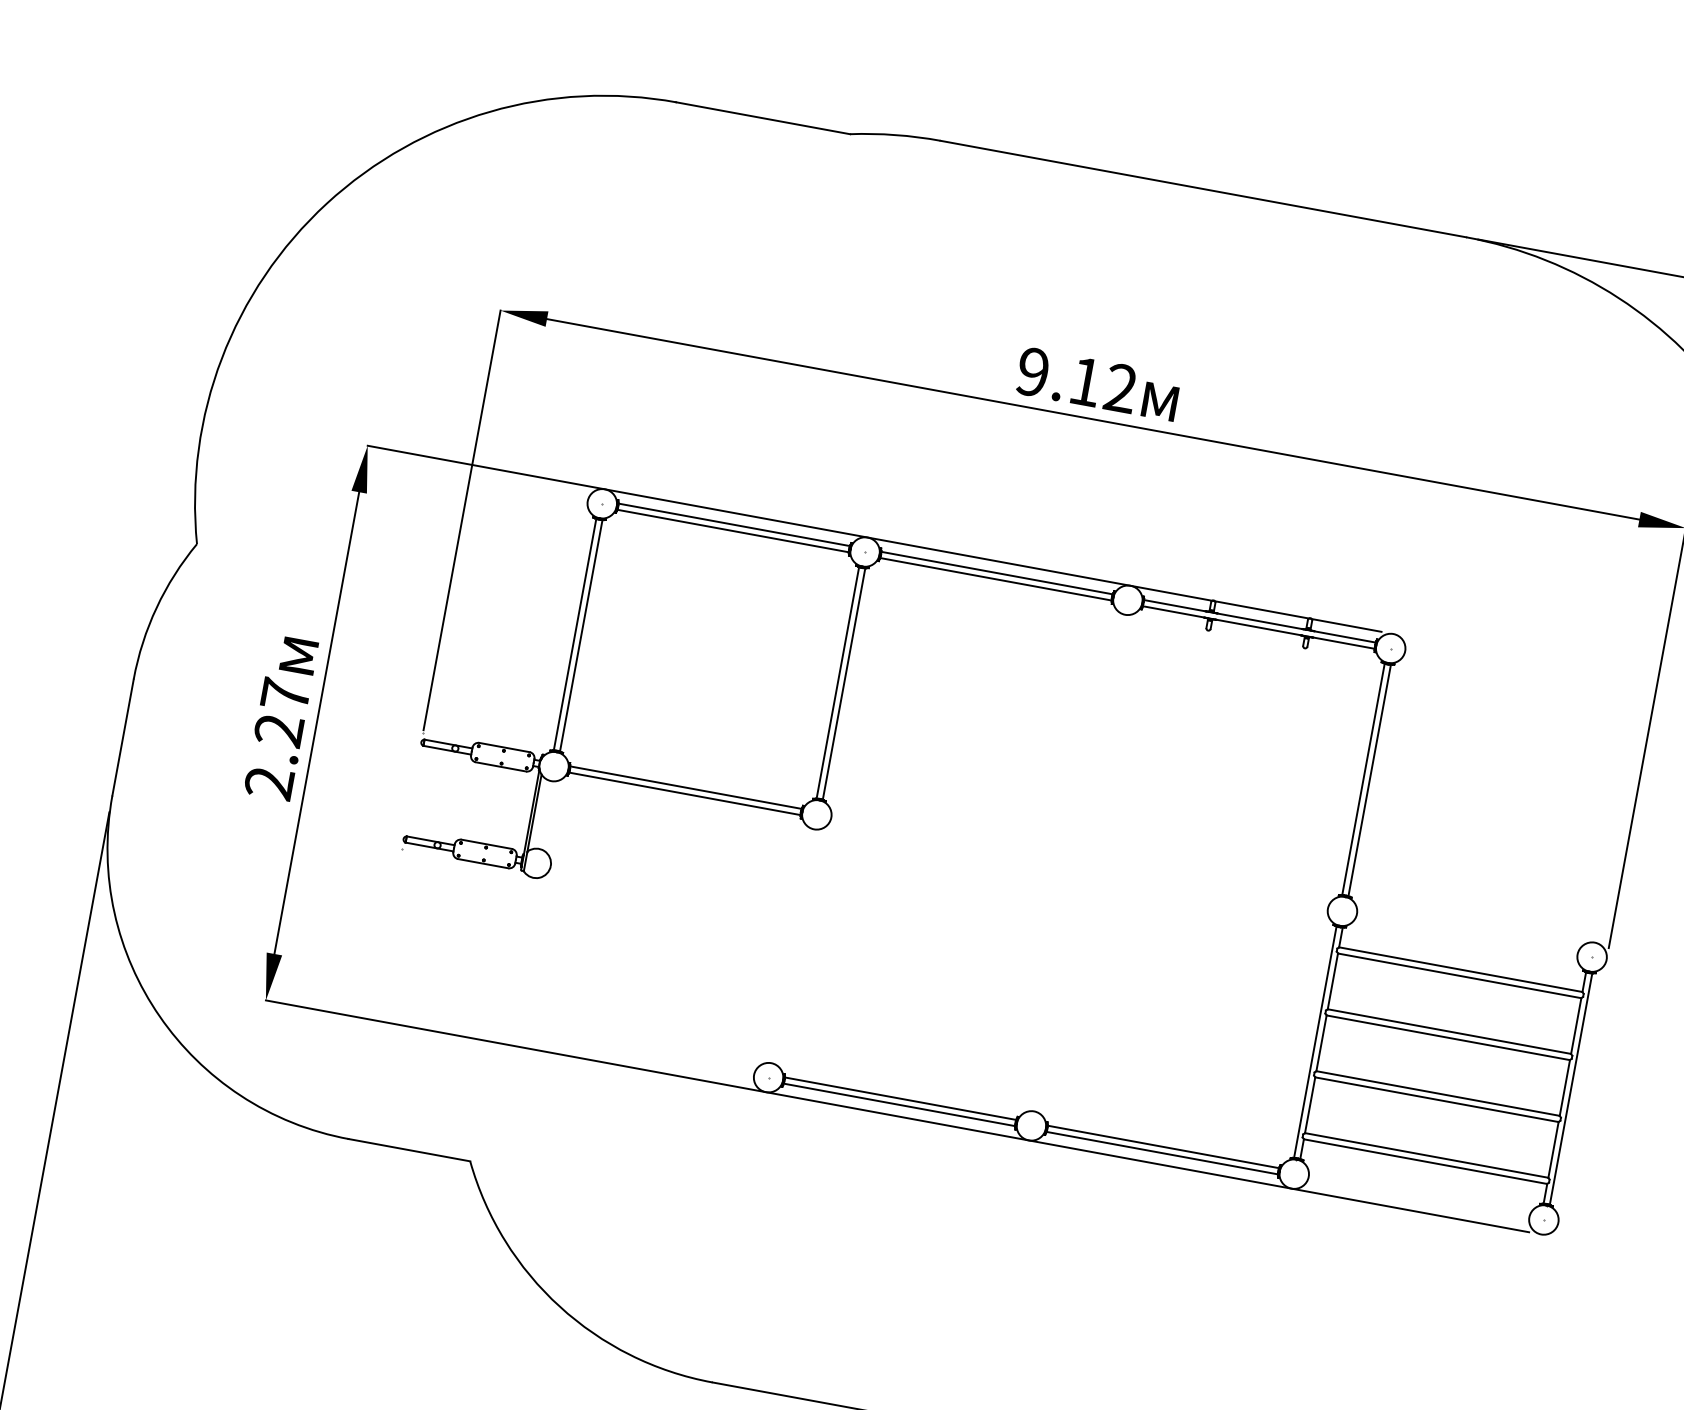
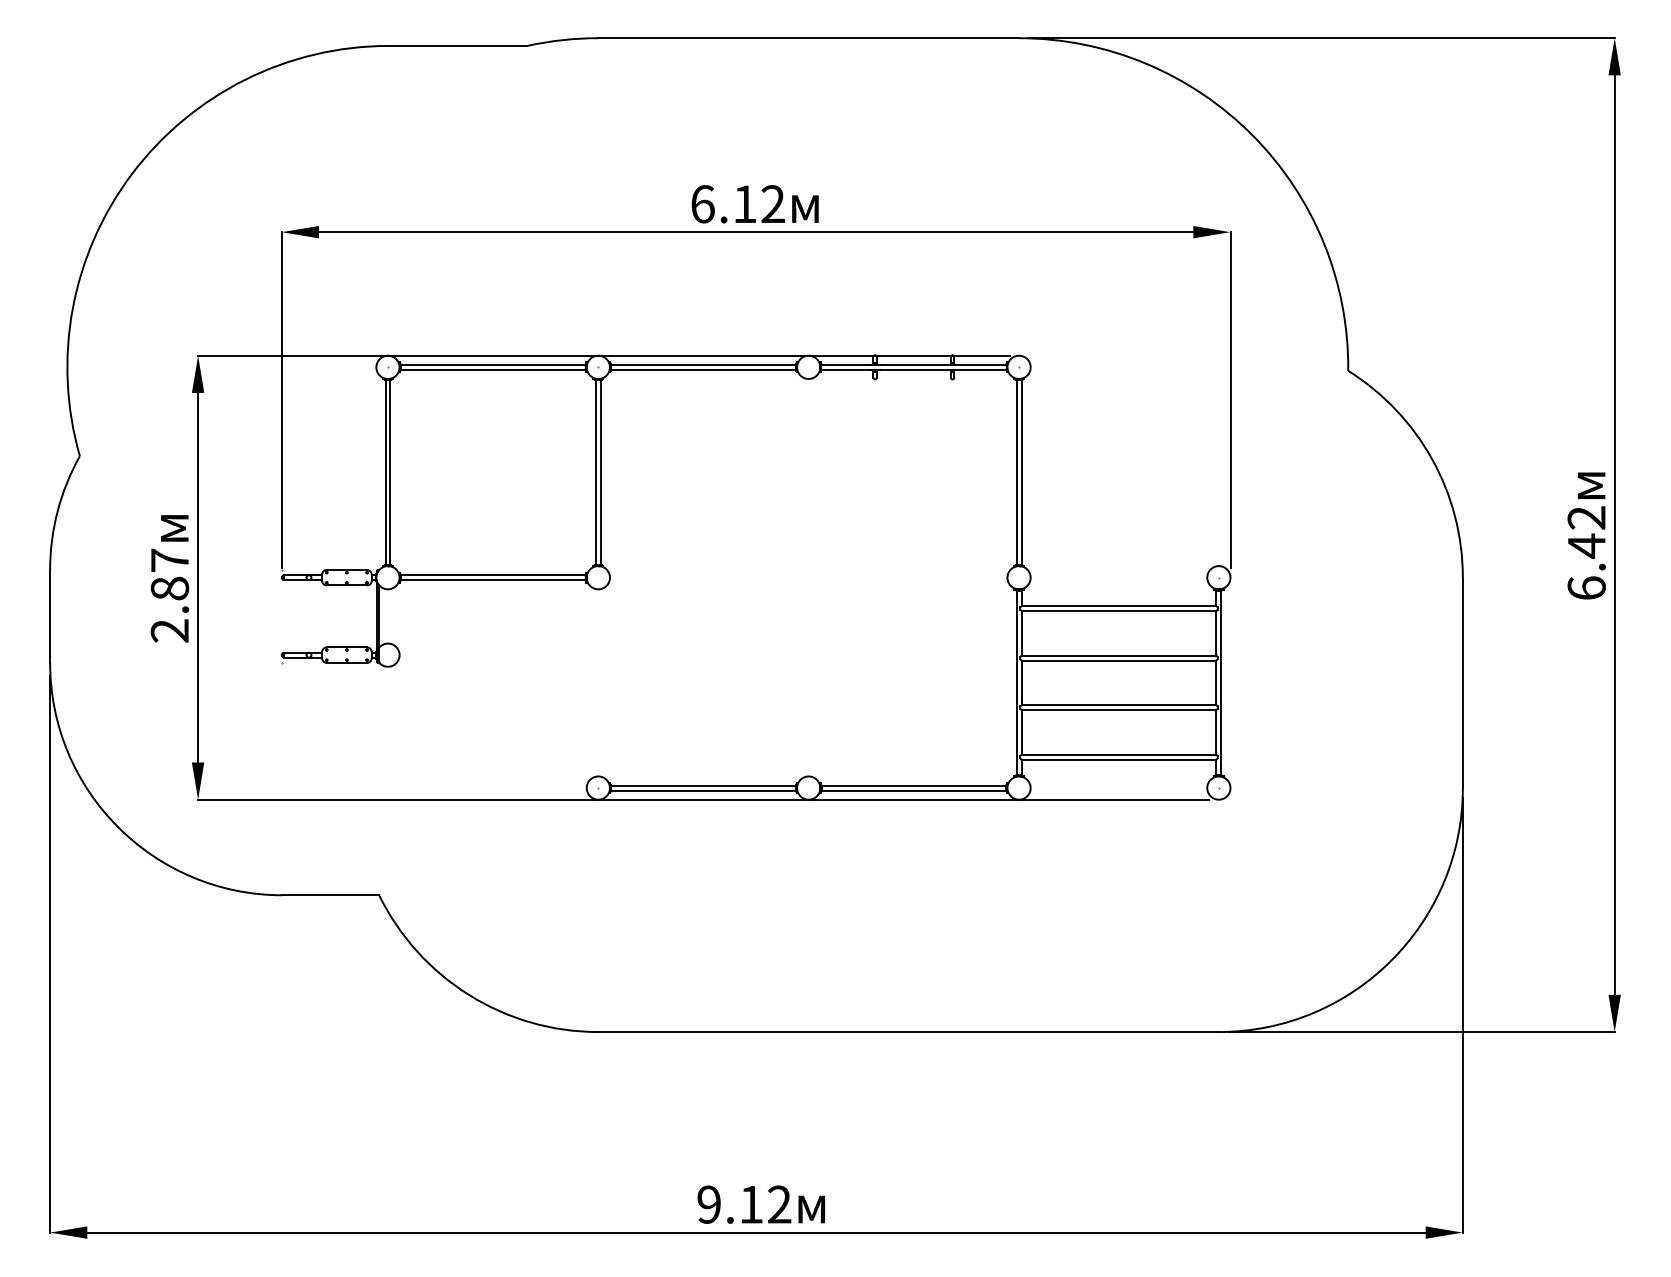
text: (1032, 372) -> (702, 204), 9.12 -> 6.12
text: (278, 730) -> (169, 588), 2.27 -> 2.87

